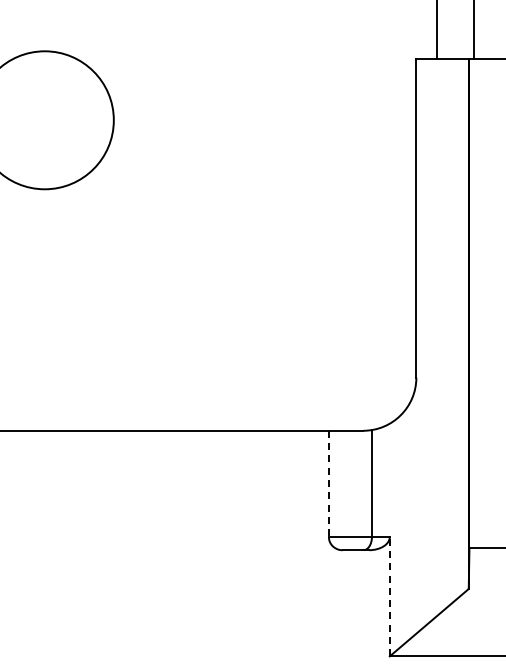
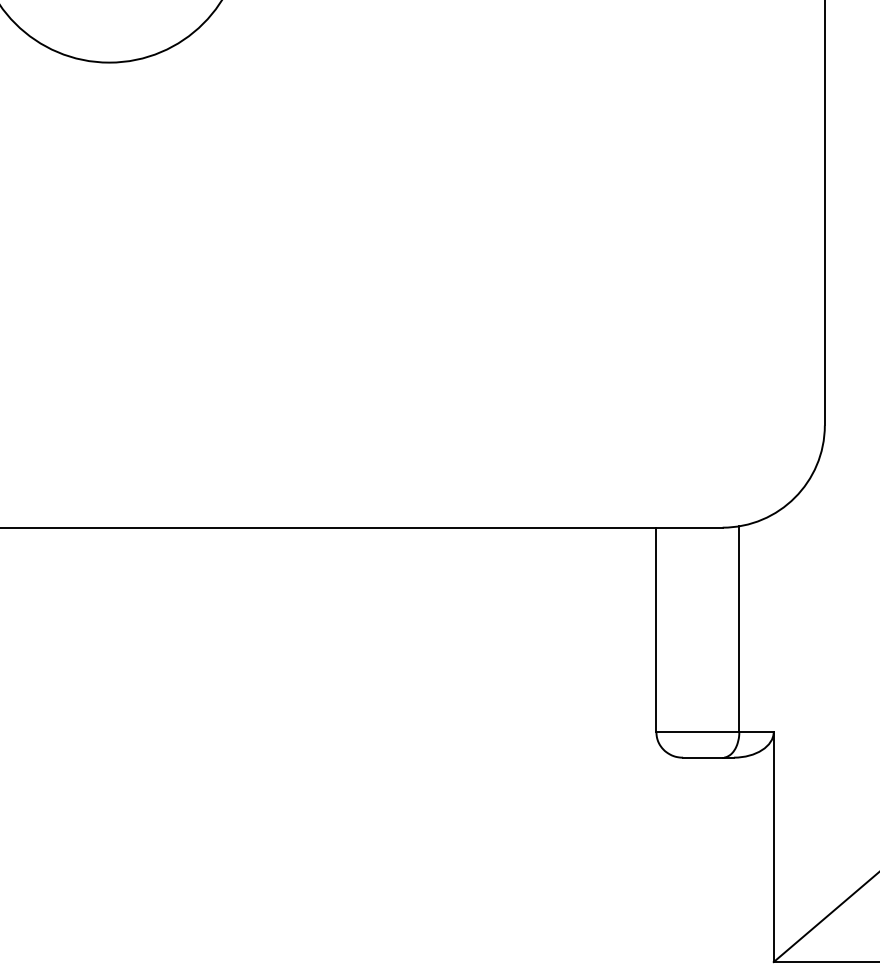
line: (328, 484) -> (655, 631), dashed -> solid
line: (389, 596) -> (773, 846), dashed -> solid

